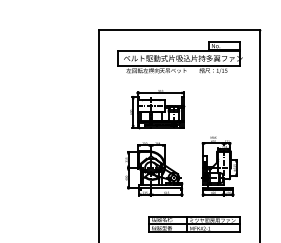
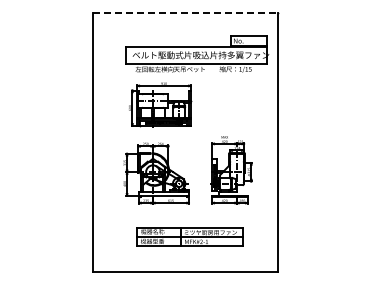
line: (179, 29) -> (185, 13), solid -> dashed
part: (180, 56) -> (197, 53), moved
part: (194, 223) -> (189, 236), moved

